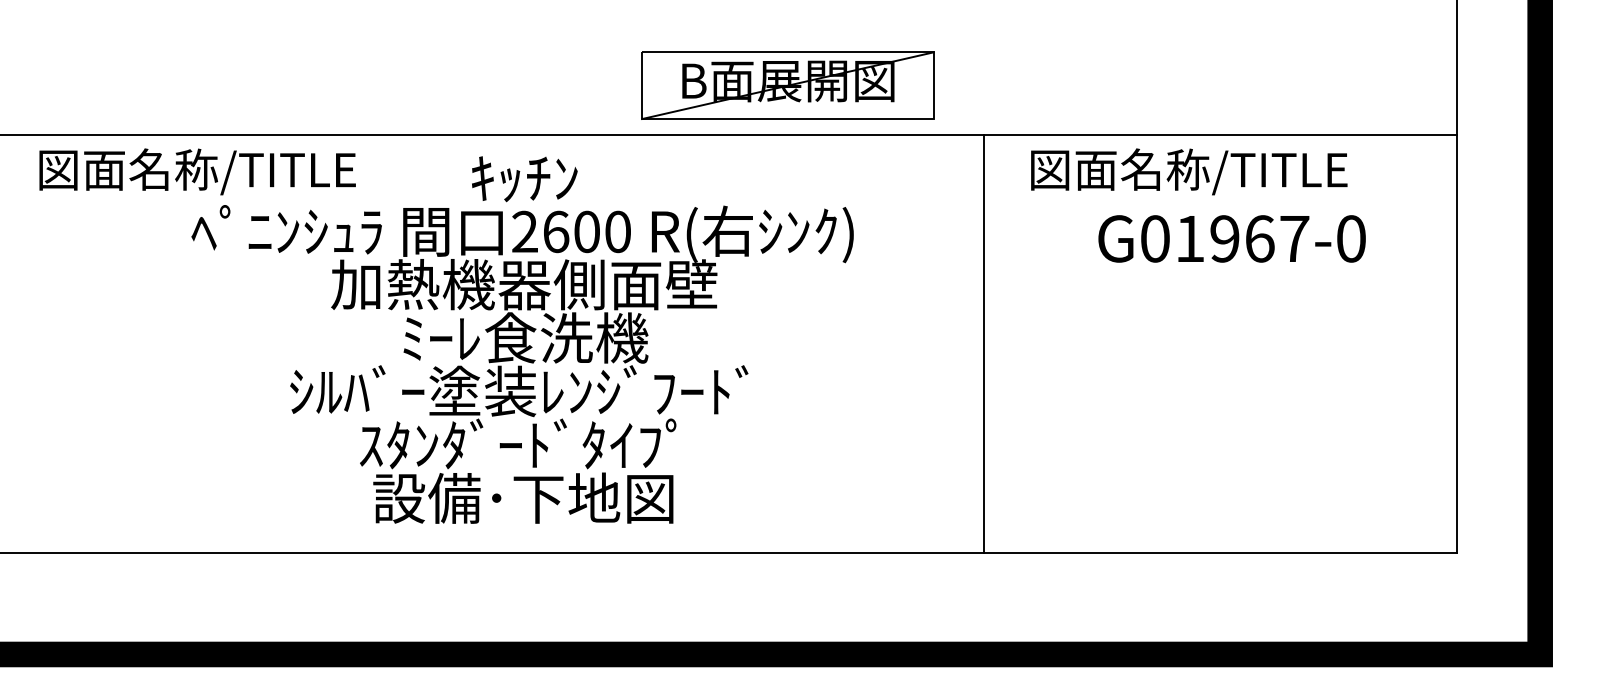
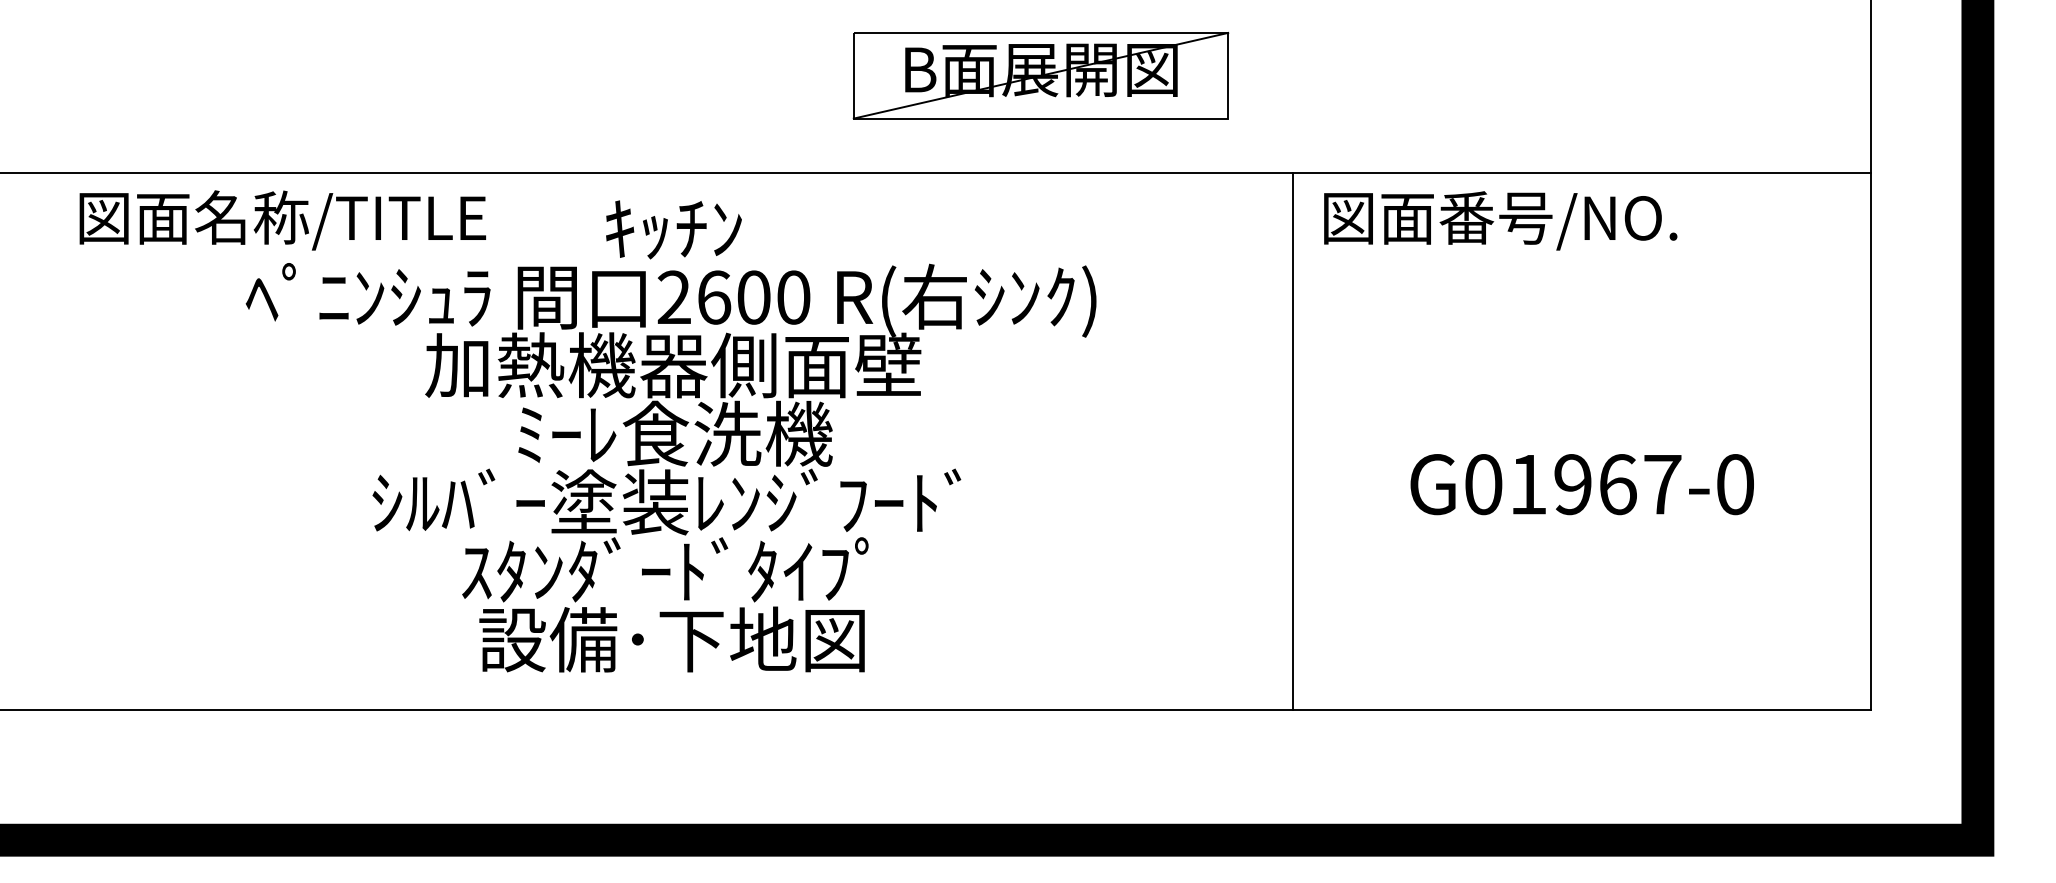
part: (787, 85) -> (1040, 75), moved
text: (1233, 169) -> (1584, 217), 図面名称/TITLE -> 図面番号/NO.
text: (197, 171) -> (282, 220), moved
text: (1231, 238) -> (1581, 484), moved
line: (983, 344) -> (1292, 441), moved

